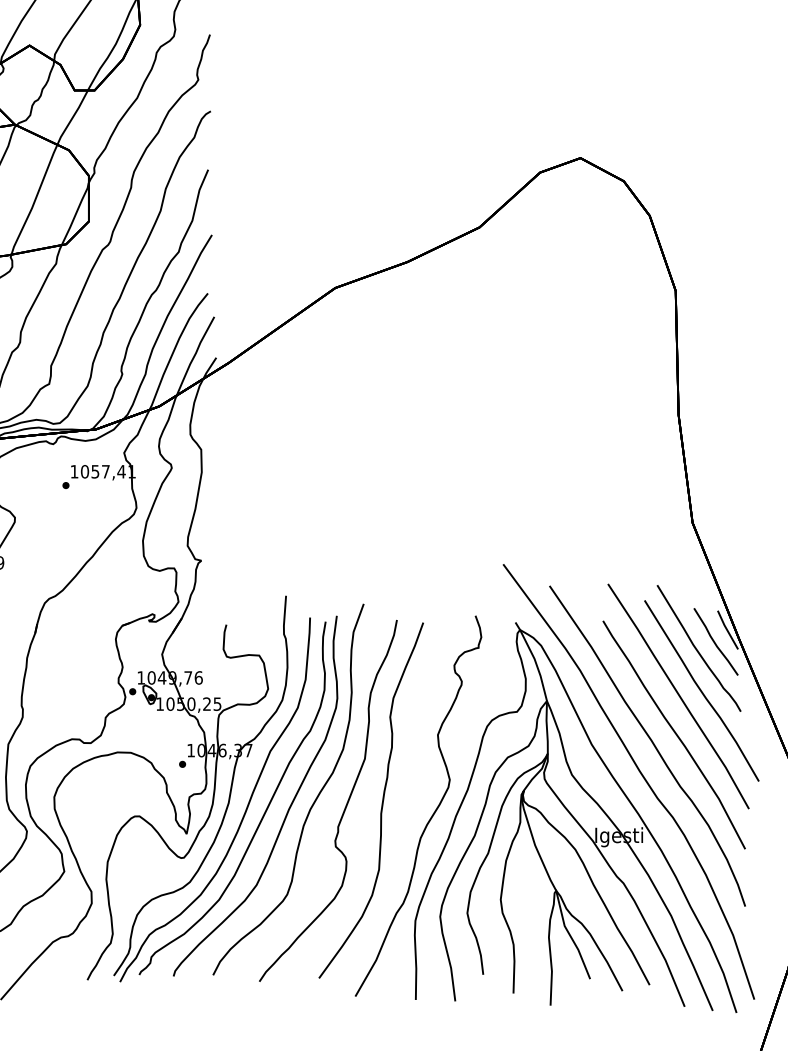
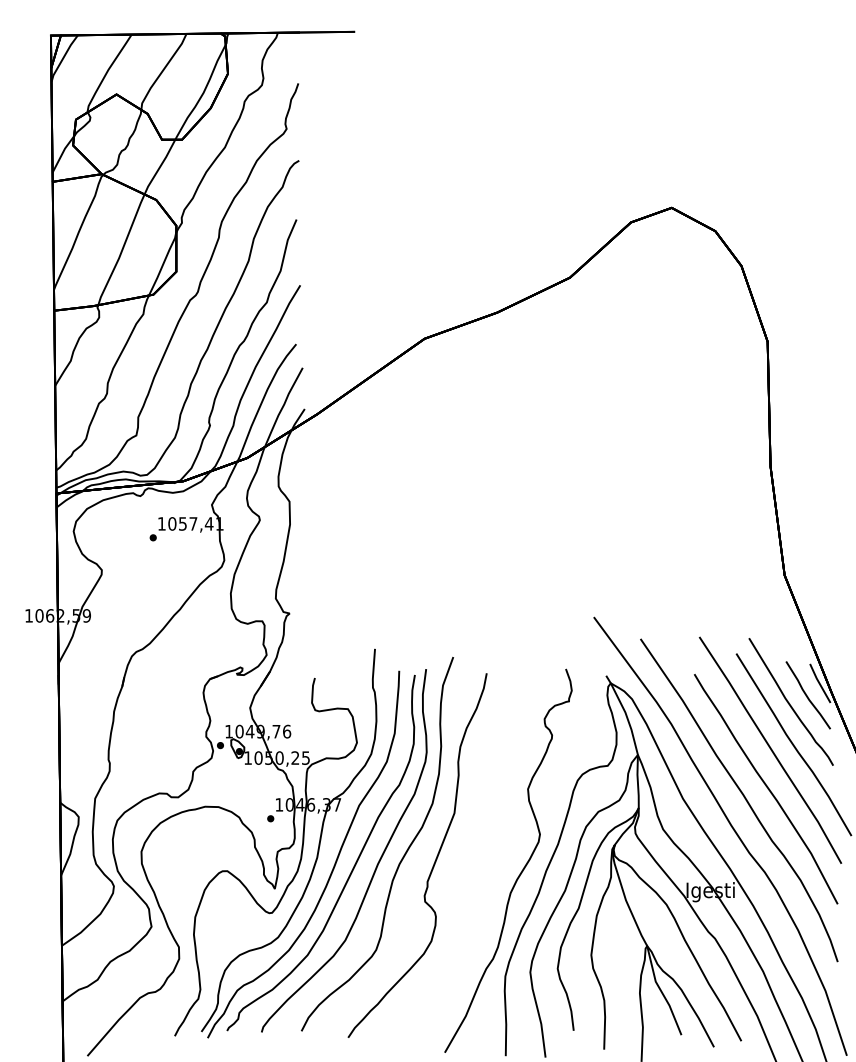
curve: (381, 800) -> (471, 855), removed

